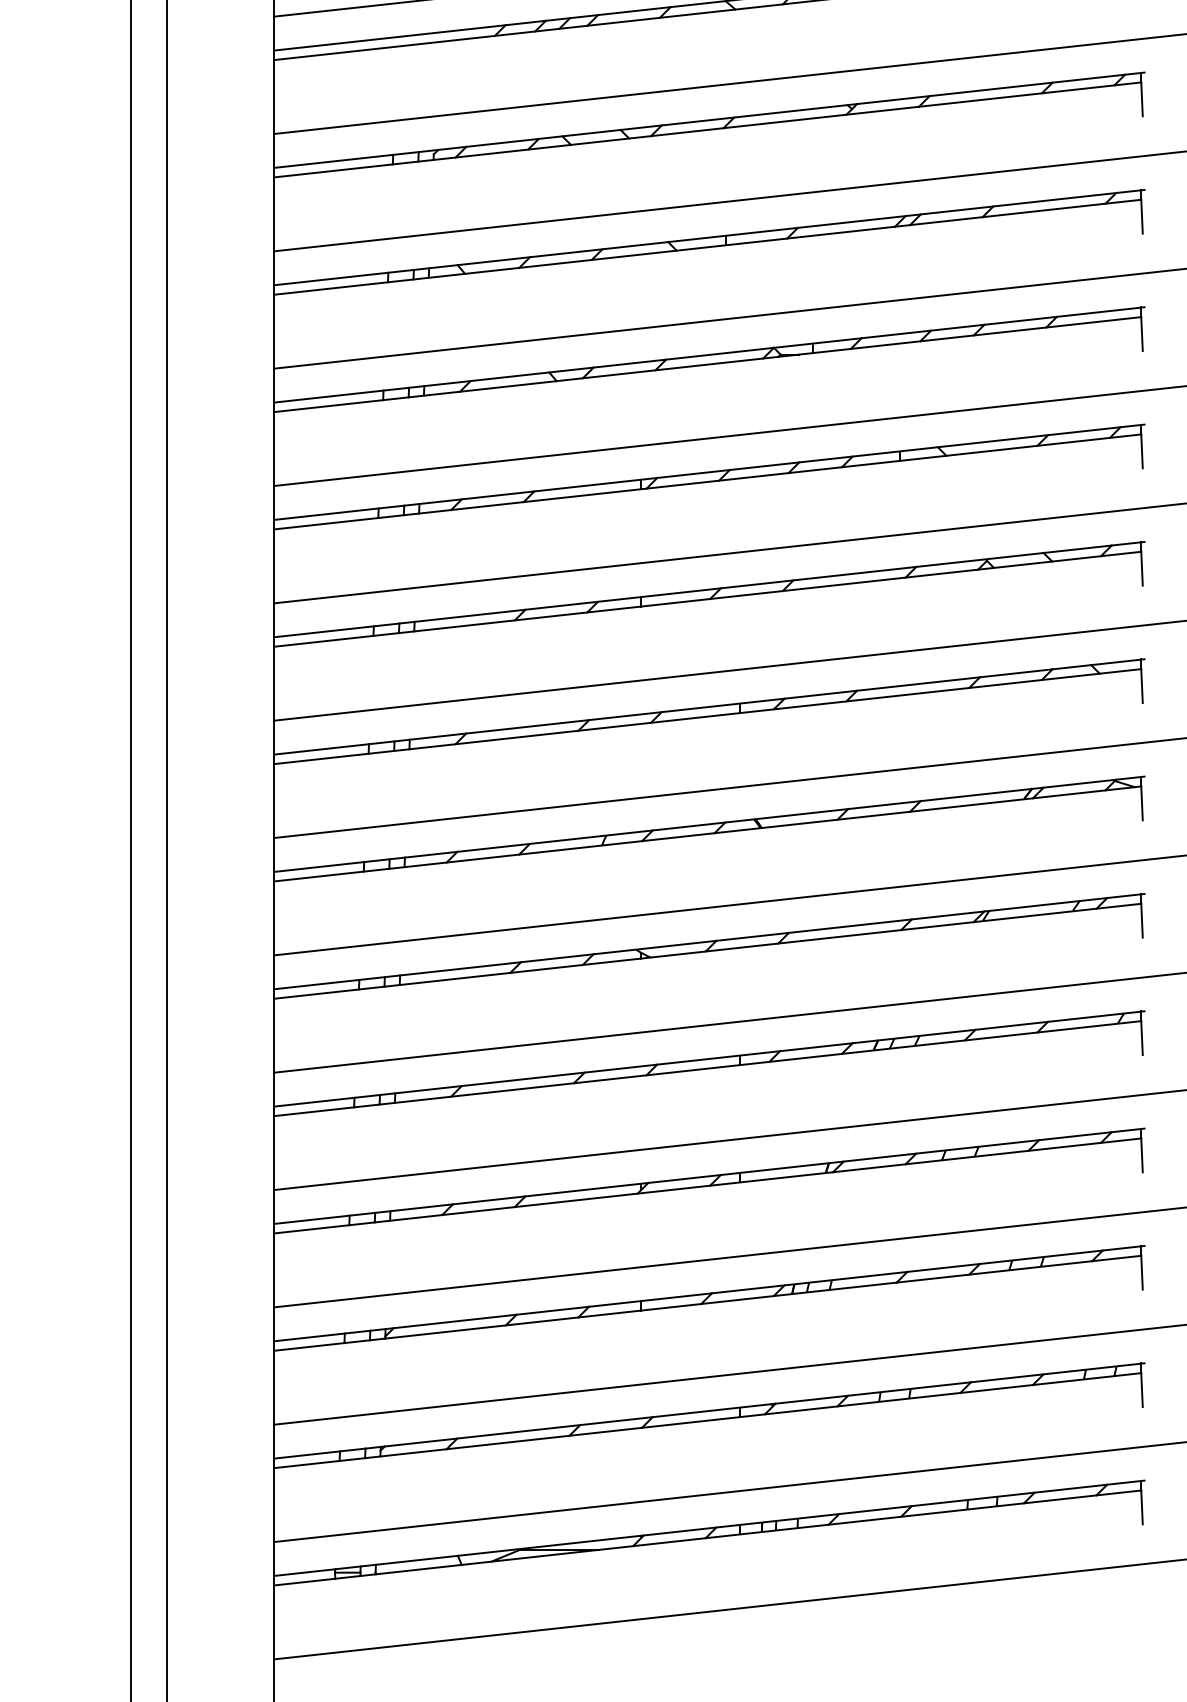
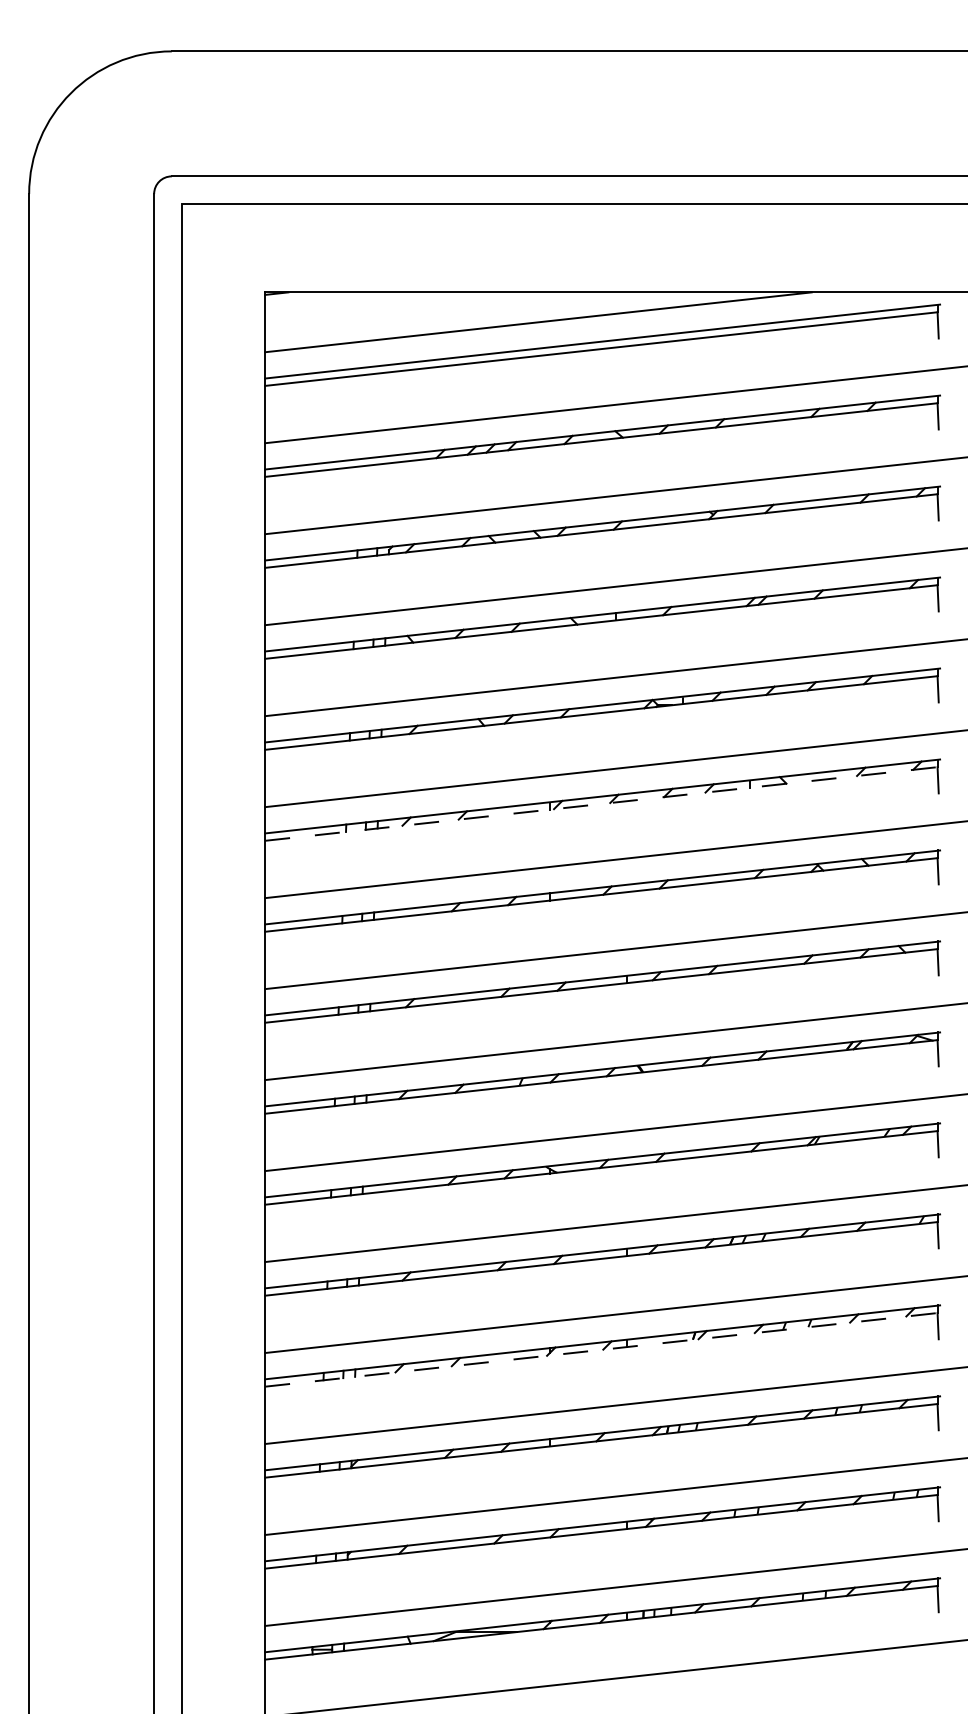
line: (707, 481) -> (601, 803), solid -> dashed
line: (707, 1185) -> (601, 1349), solid -> dashed

